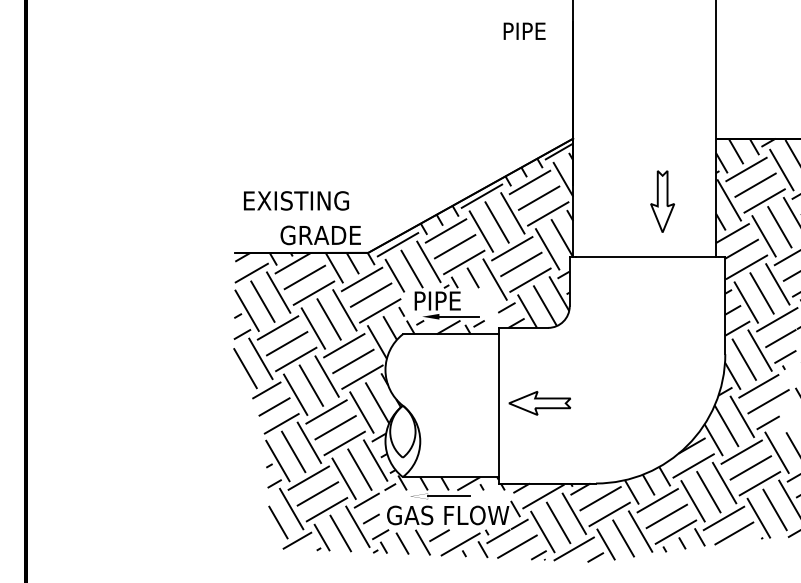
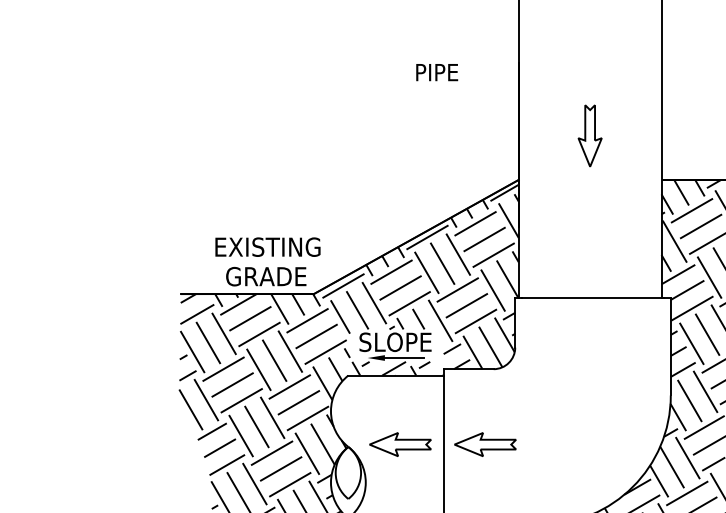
text: (524, 30) -> (437, 71), moved
text: (296, 200) -> (268, 246), moved
part: (662, 201) -> (590, 135), moved
text: (450, 300) -> (396, 341), PIPE -> SLOPE
part: (454, 403) -> (400, 444), added

